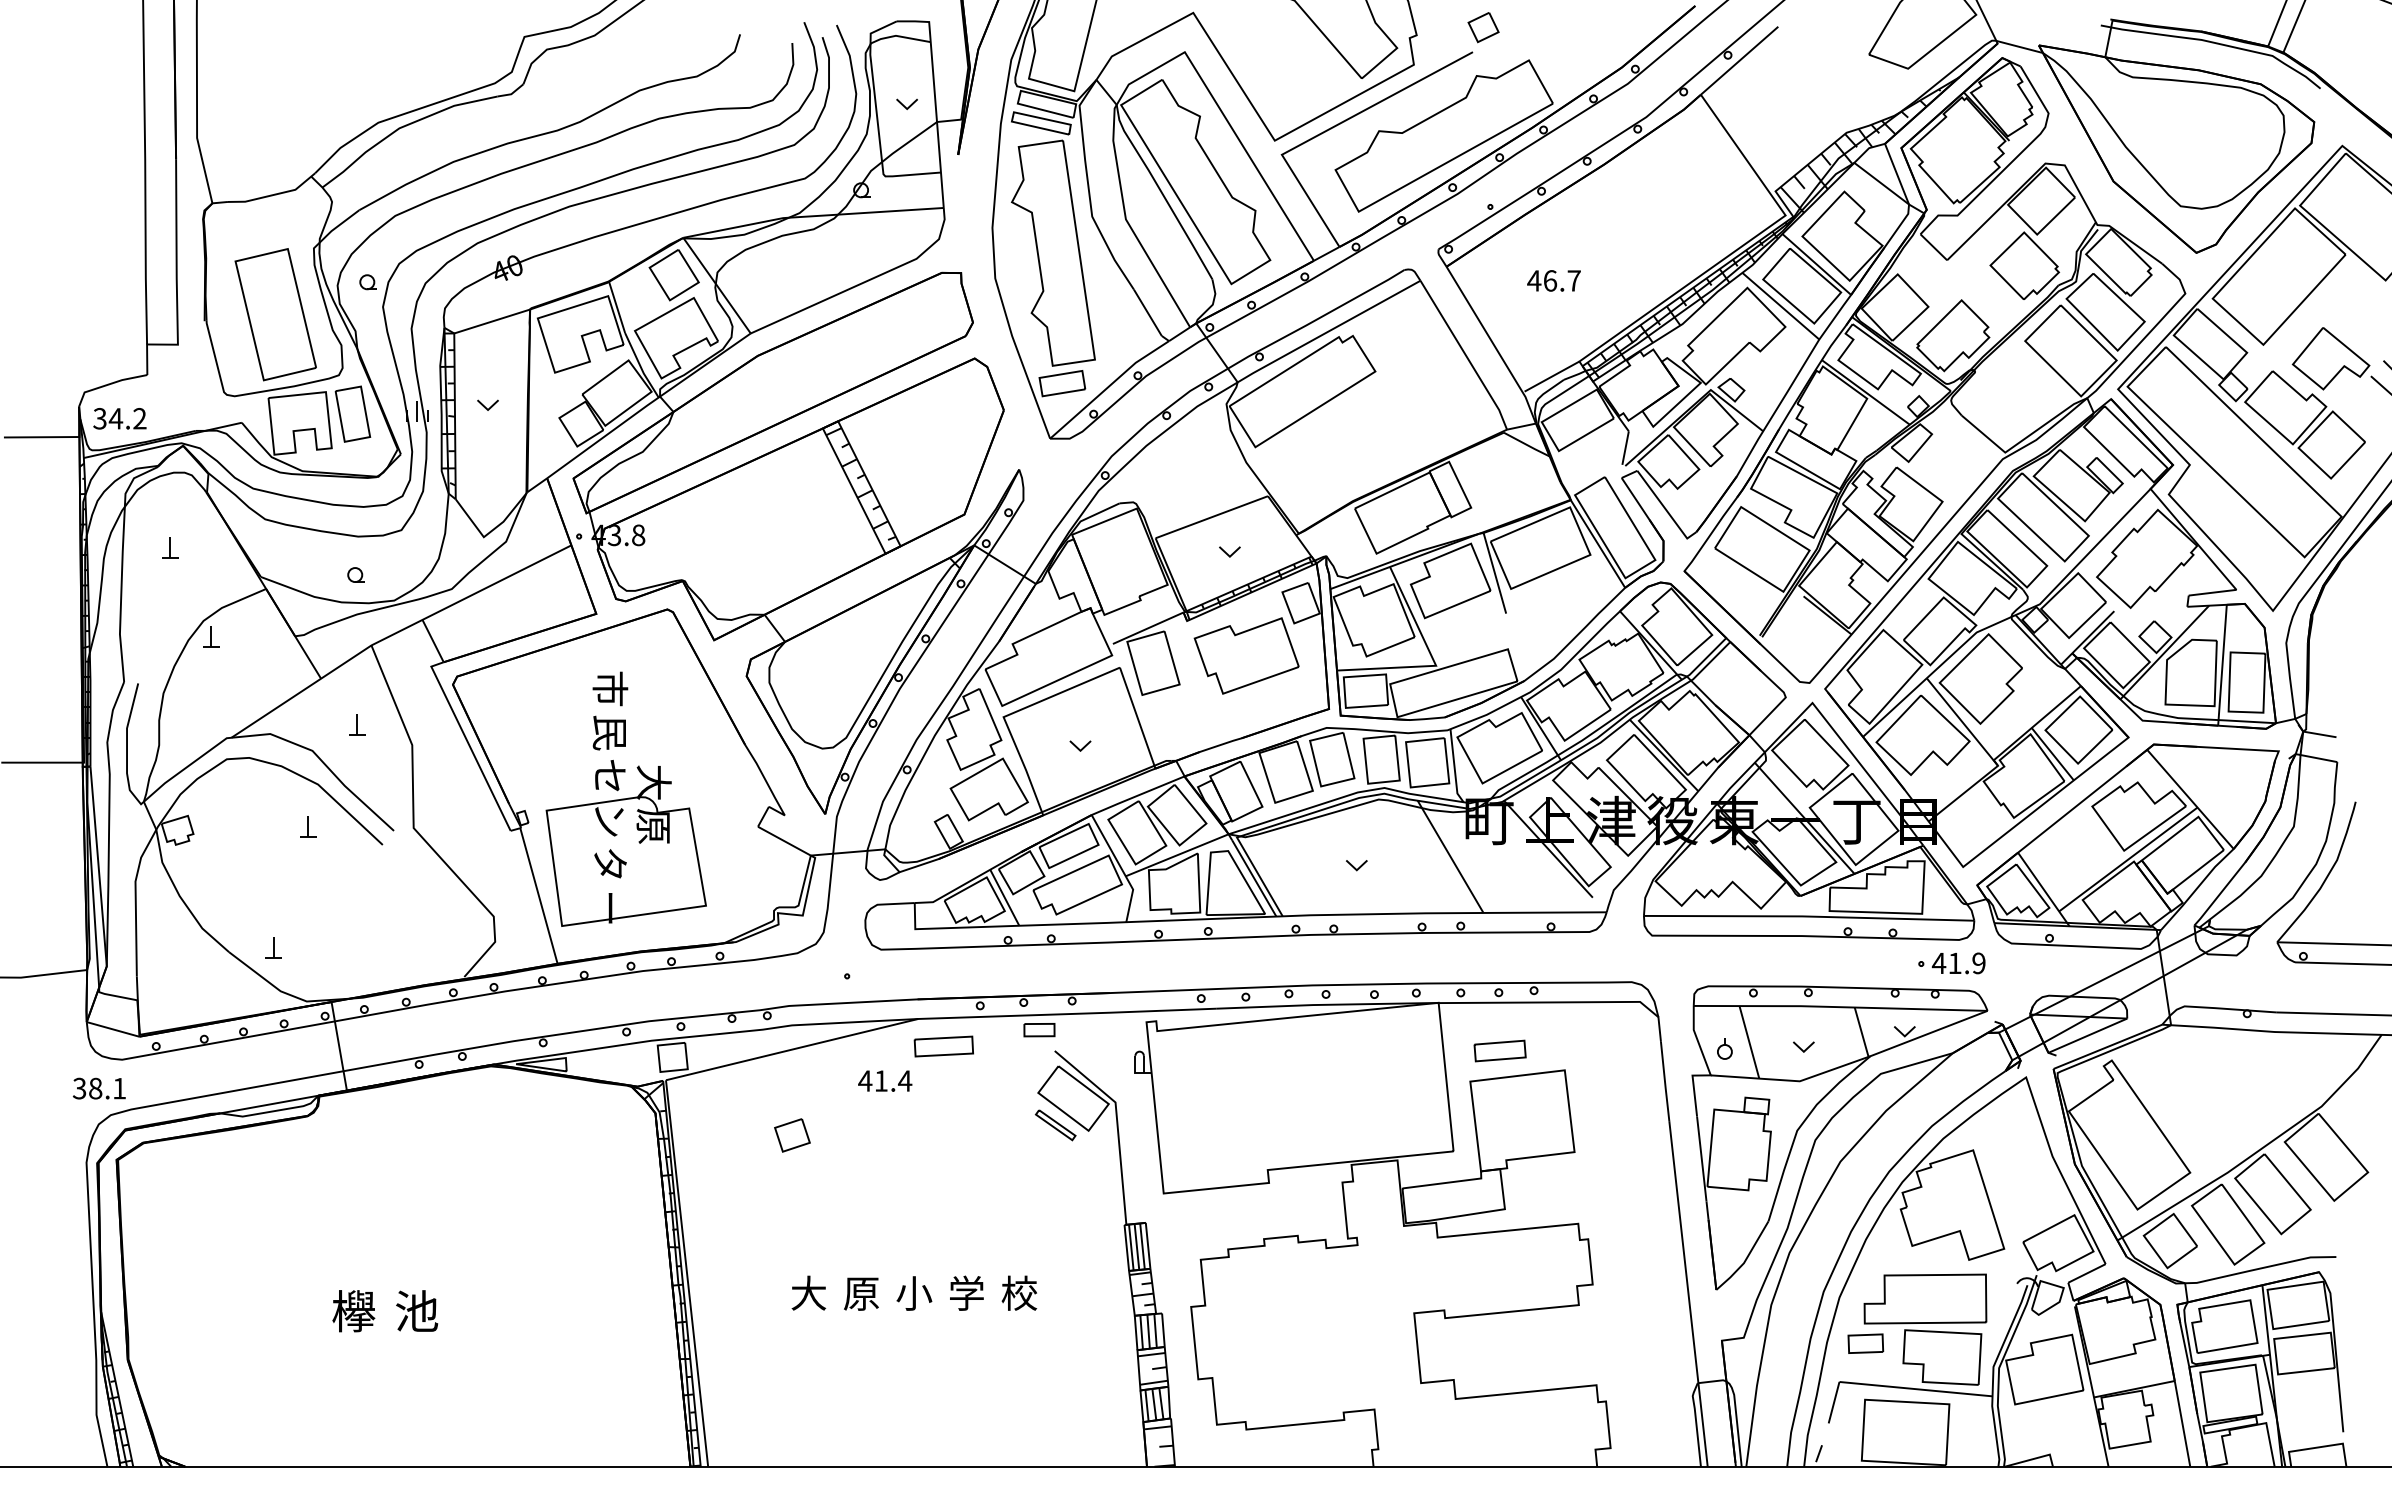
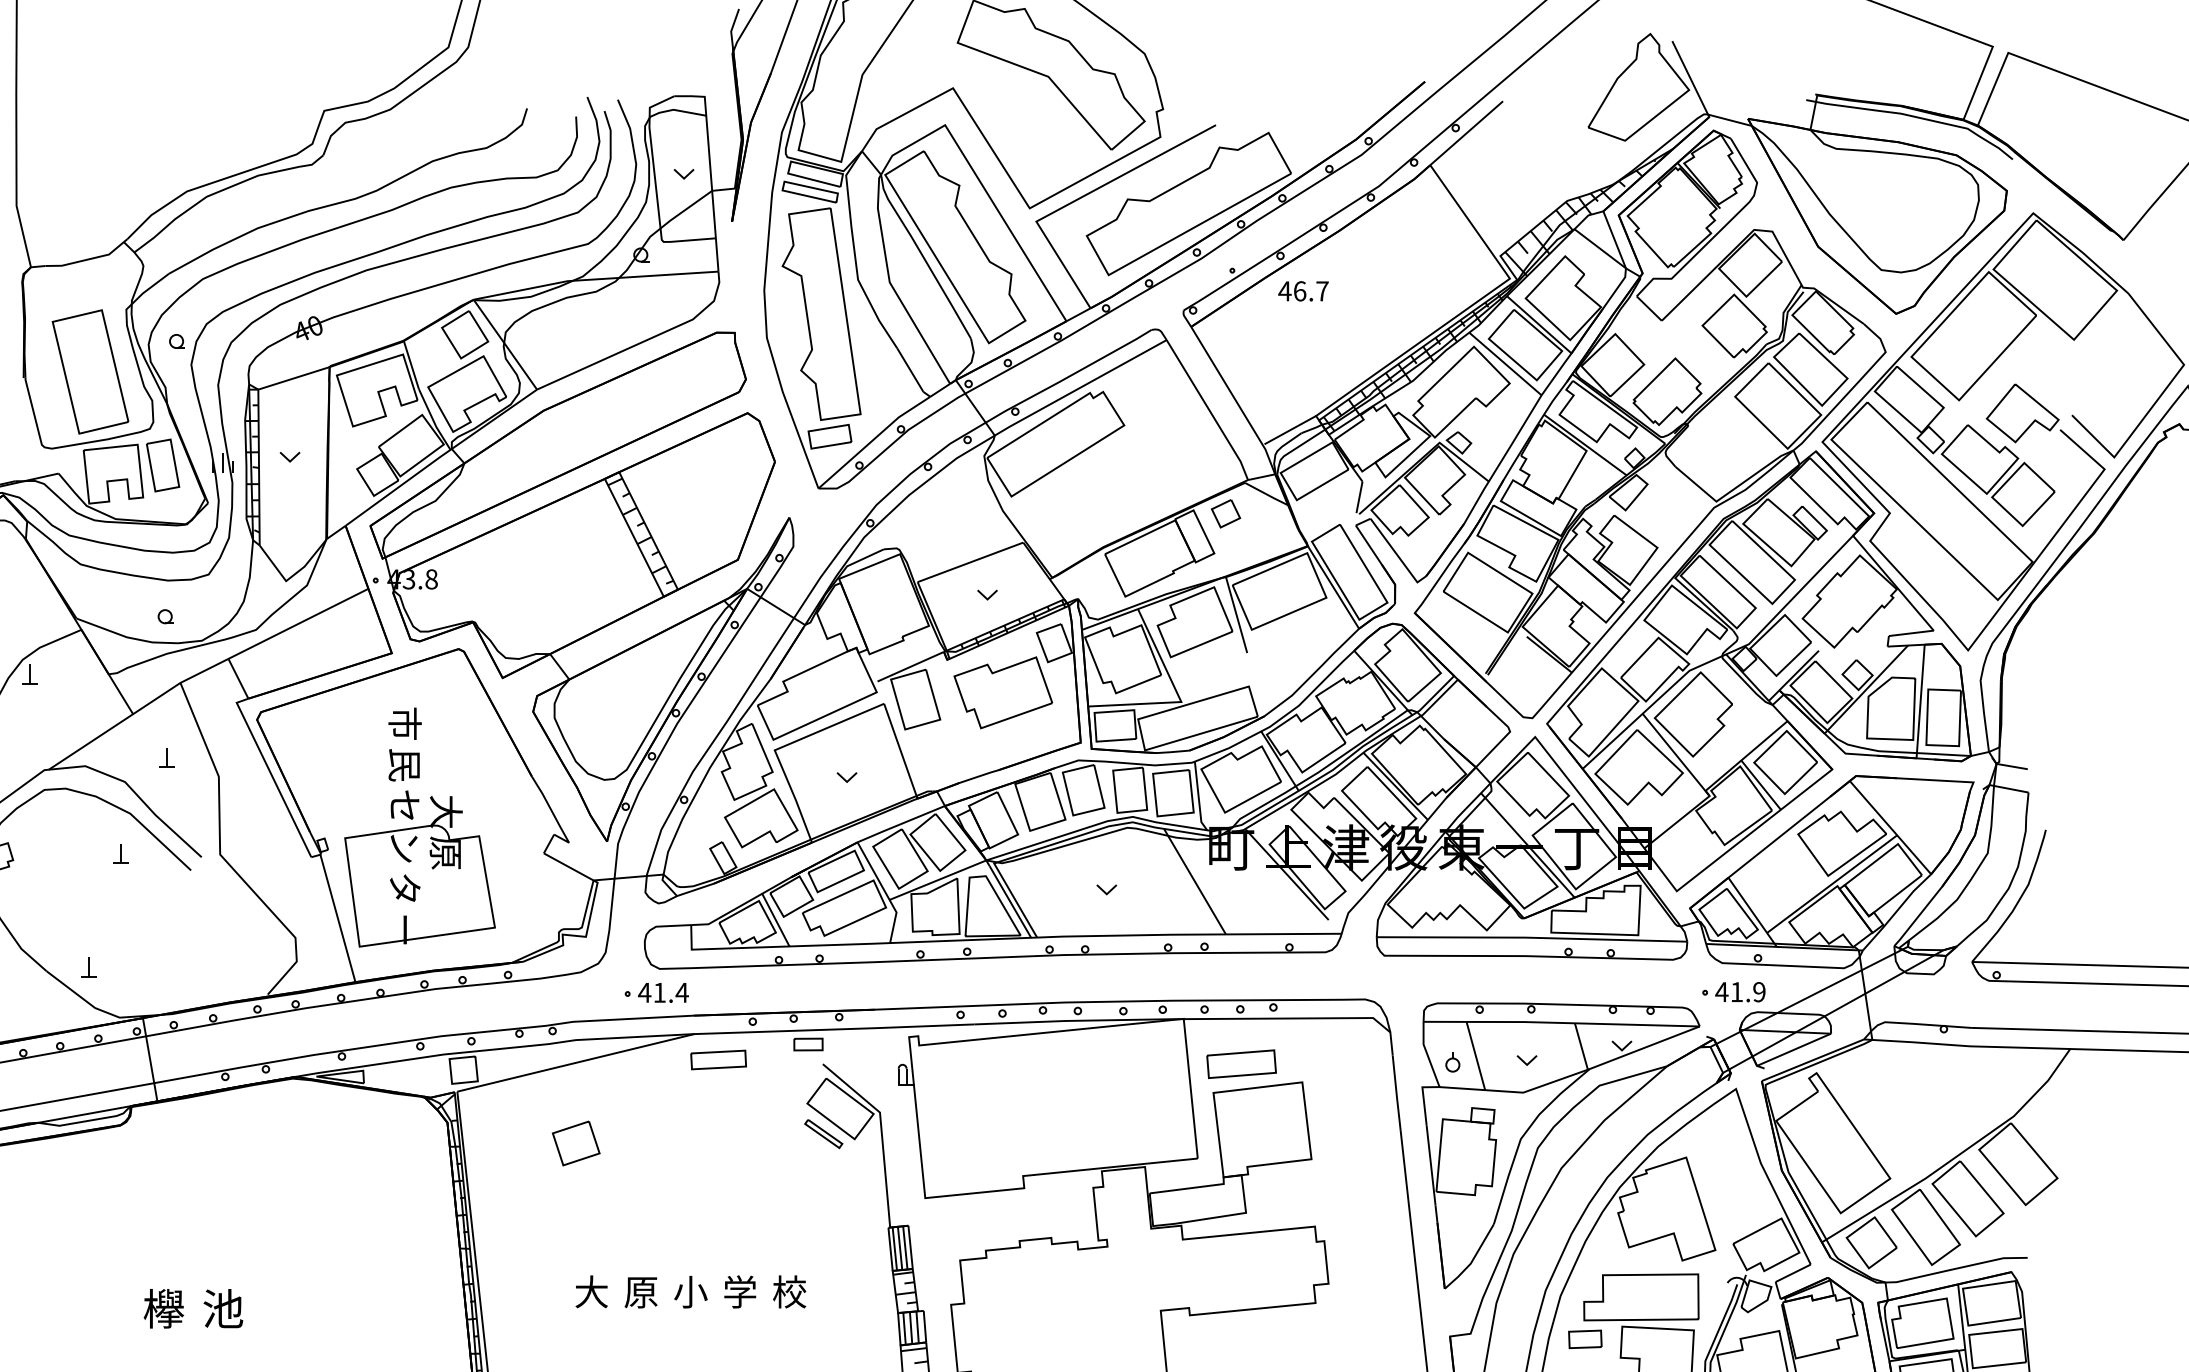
part: (1483, 27) -> (1225, 513), moved
text: (1553, 280) -> (1302, 290), moved
part: (1951, 963) -> (1733, 992), moved
part: (1499, 1050) -> (1240, 1063), size x1.43
text: (885, 1080) -> (663, 992), moved
part: (792, 1135) -> (576, 1143), size x1.43

